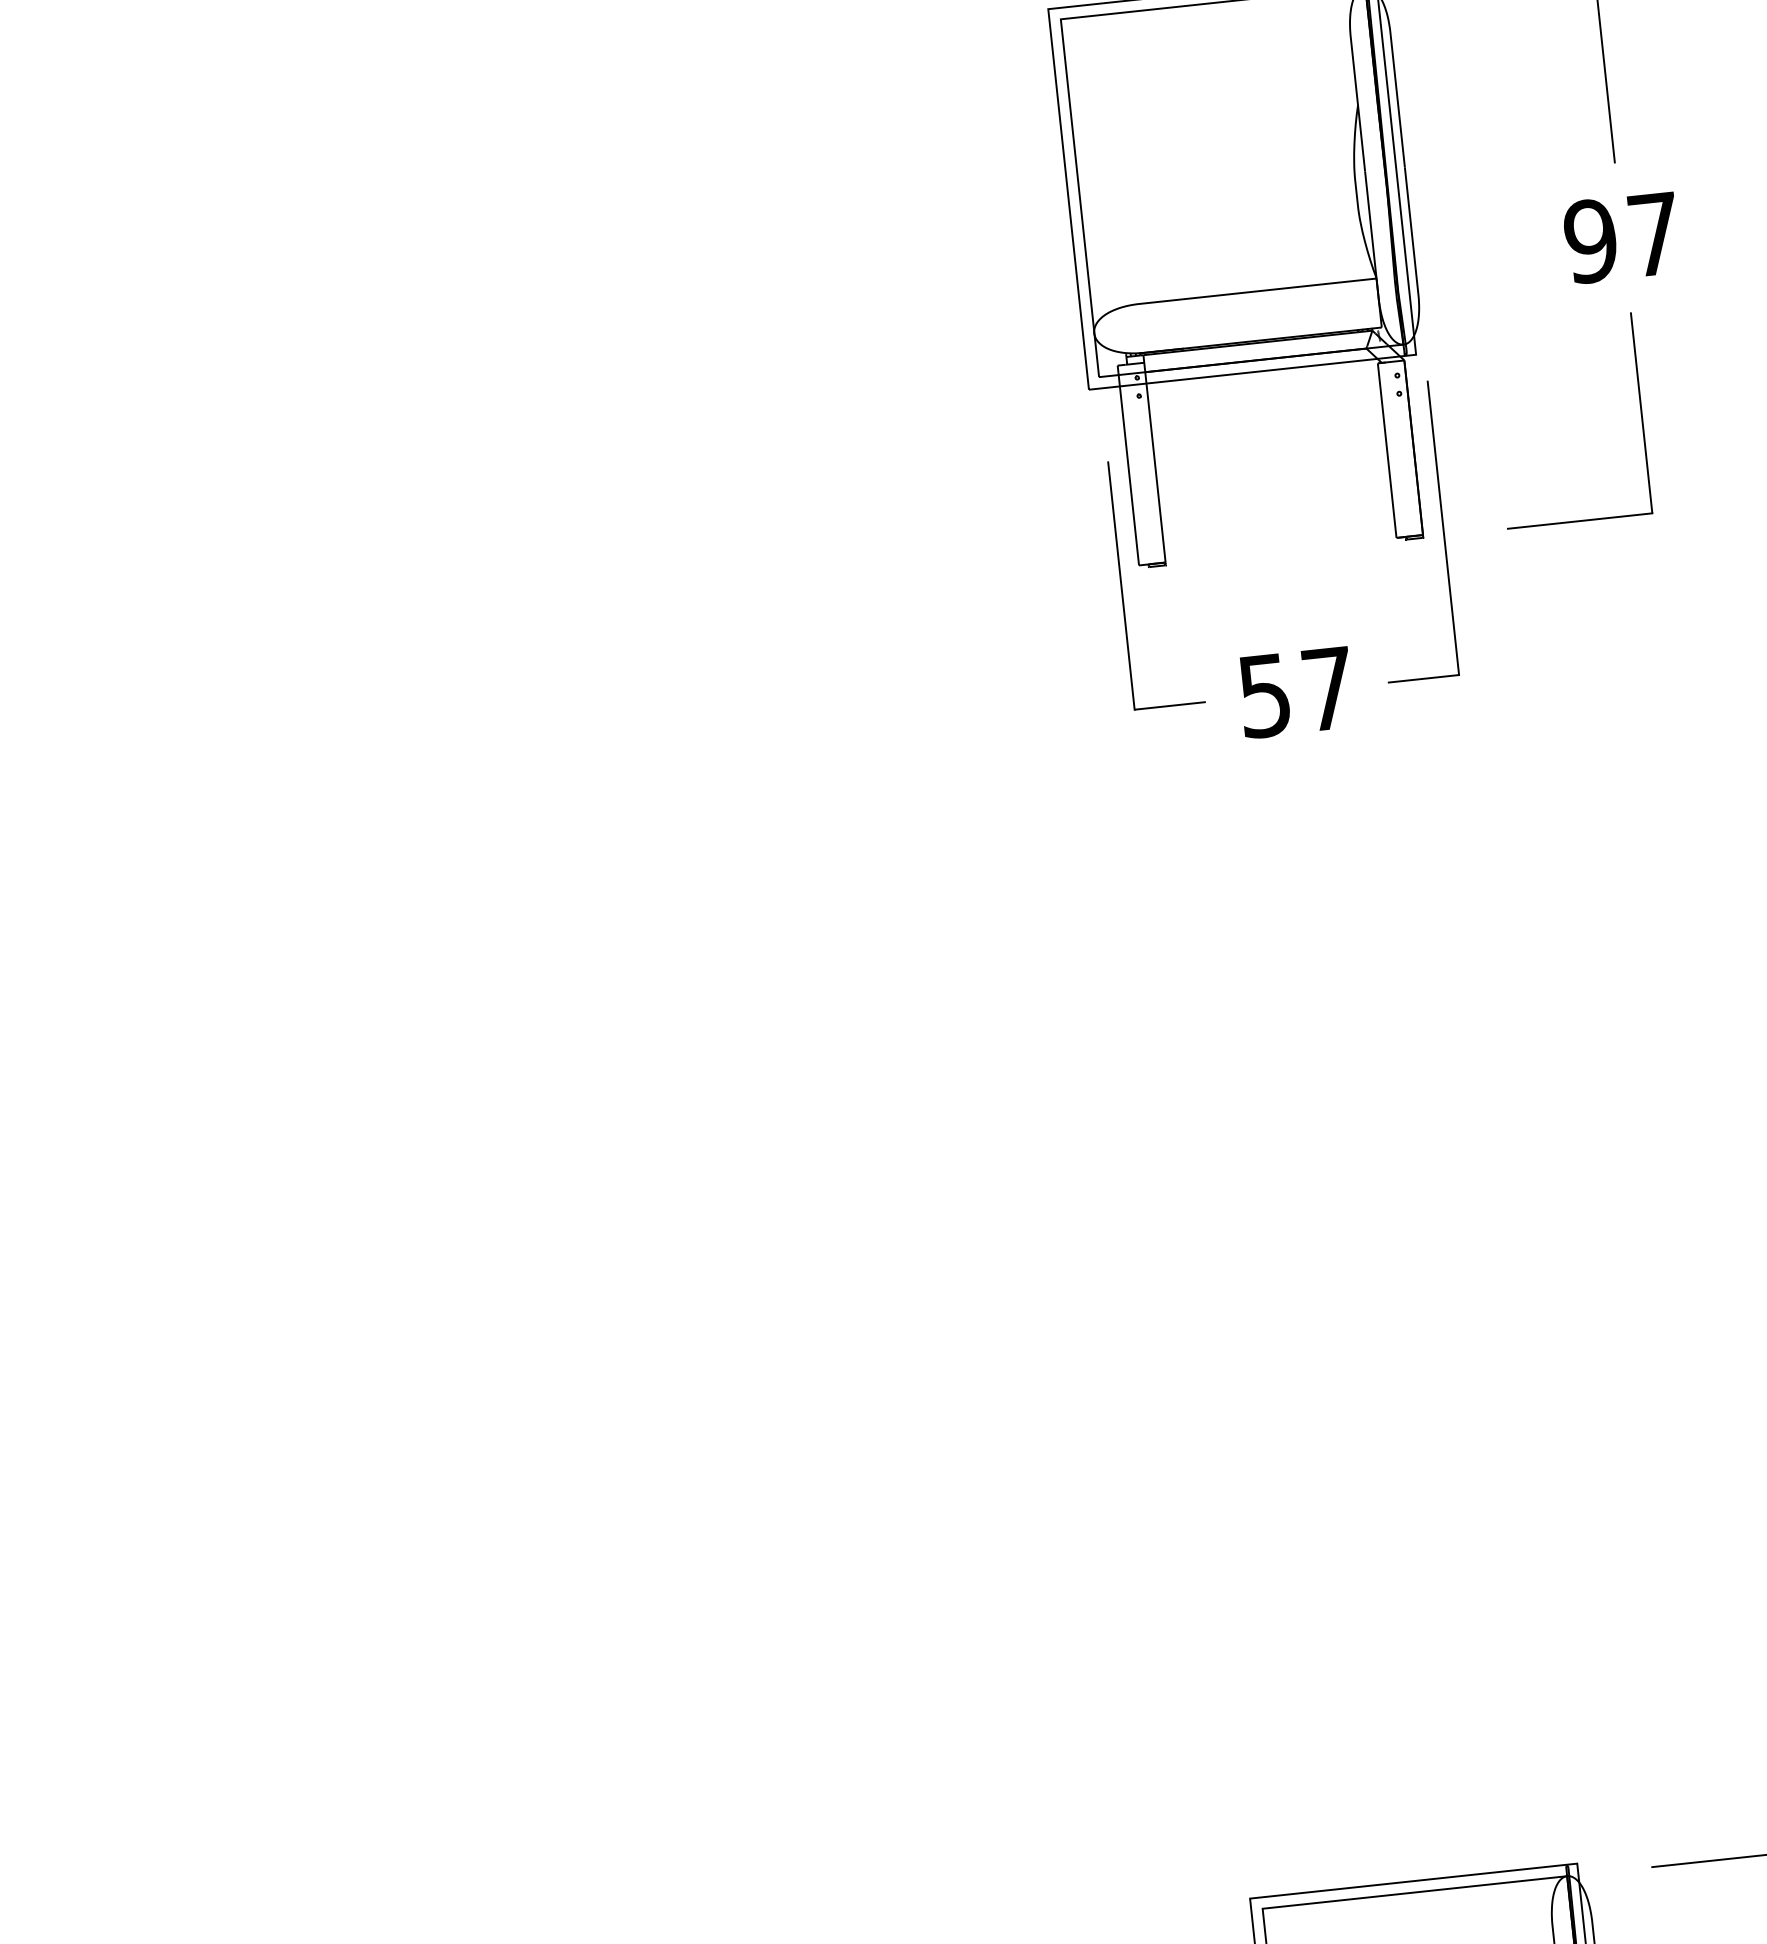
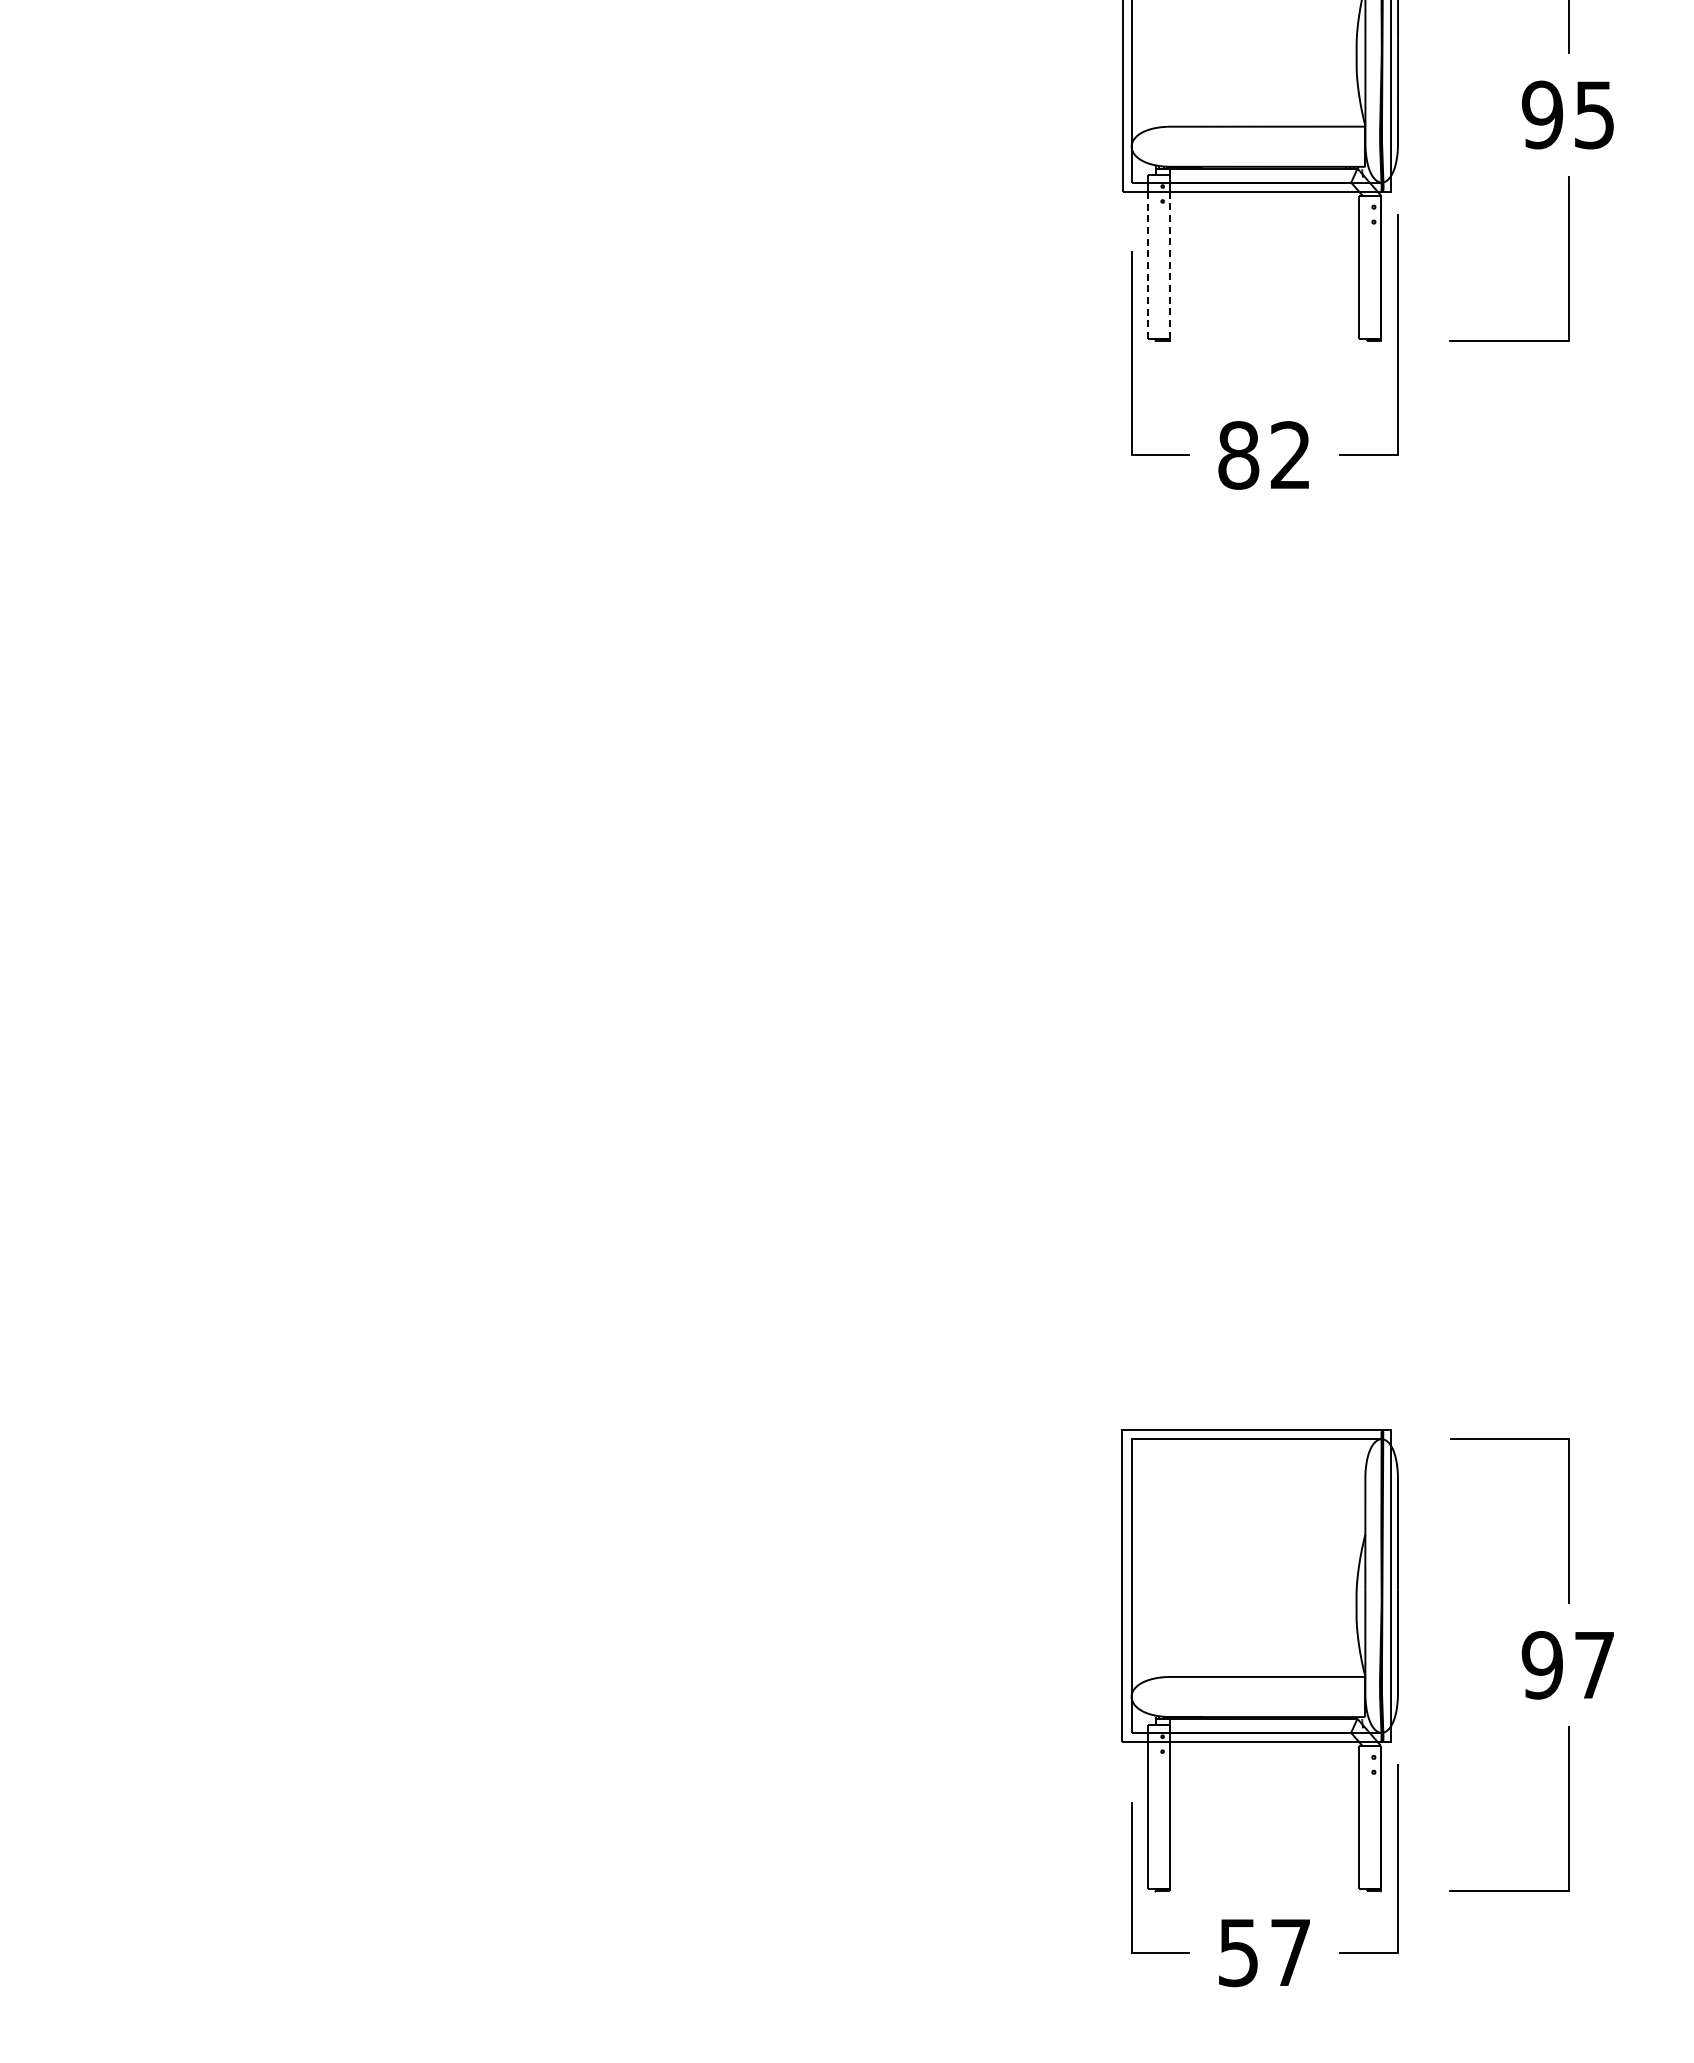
text: (1654, 235) -> (1594, 115), 97 -> 95
line: (1155, 472) -> (1169, 264), solid -> dashed
line: (1129, 476) -> (1147, 265), solid -> dashed
text: (1295, 692) -> (1263, 455), 57 -> 82

